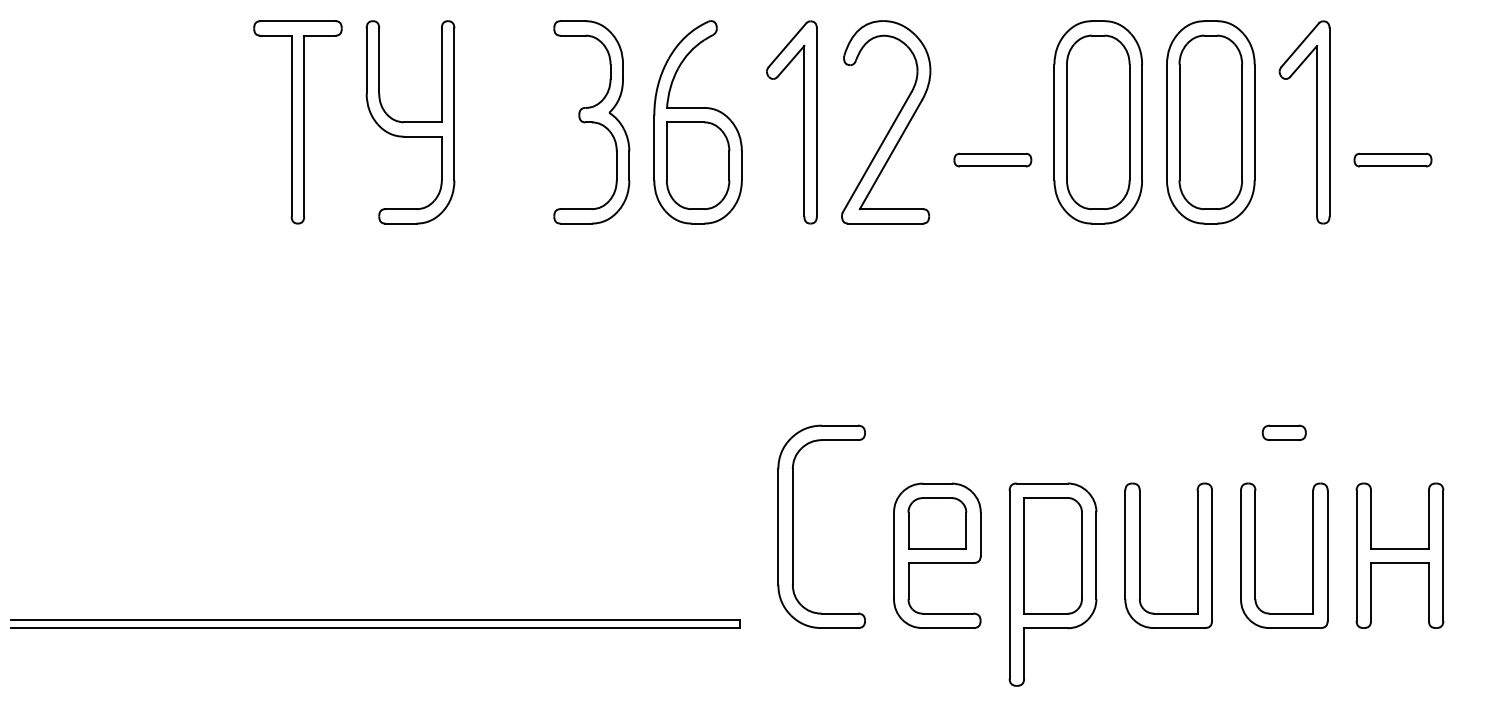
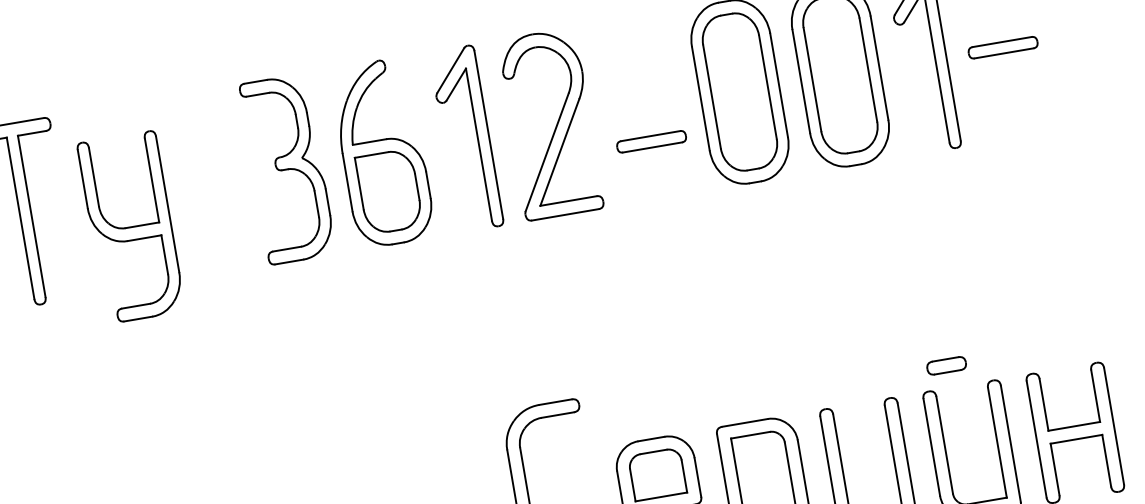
part: (410, 122) -> (131, 227), moved
part: (1392, 159) -> (1002, 47), moved
part: (1283, 432) -> (945, 365), moved

